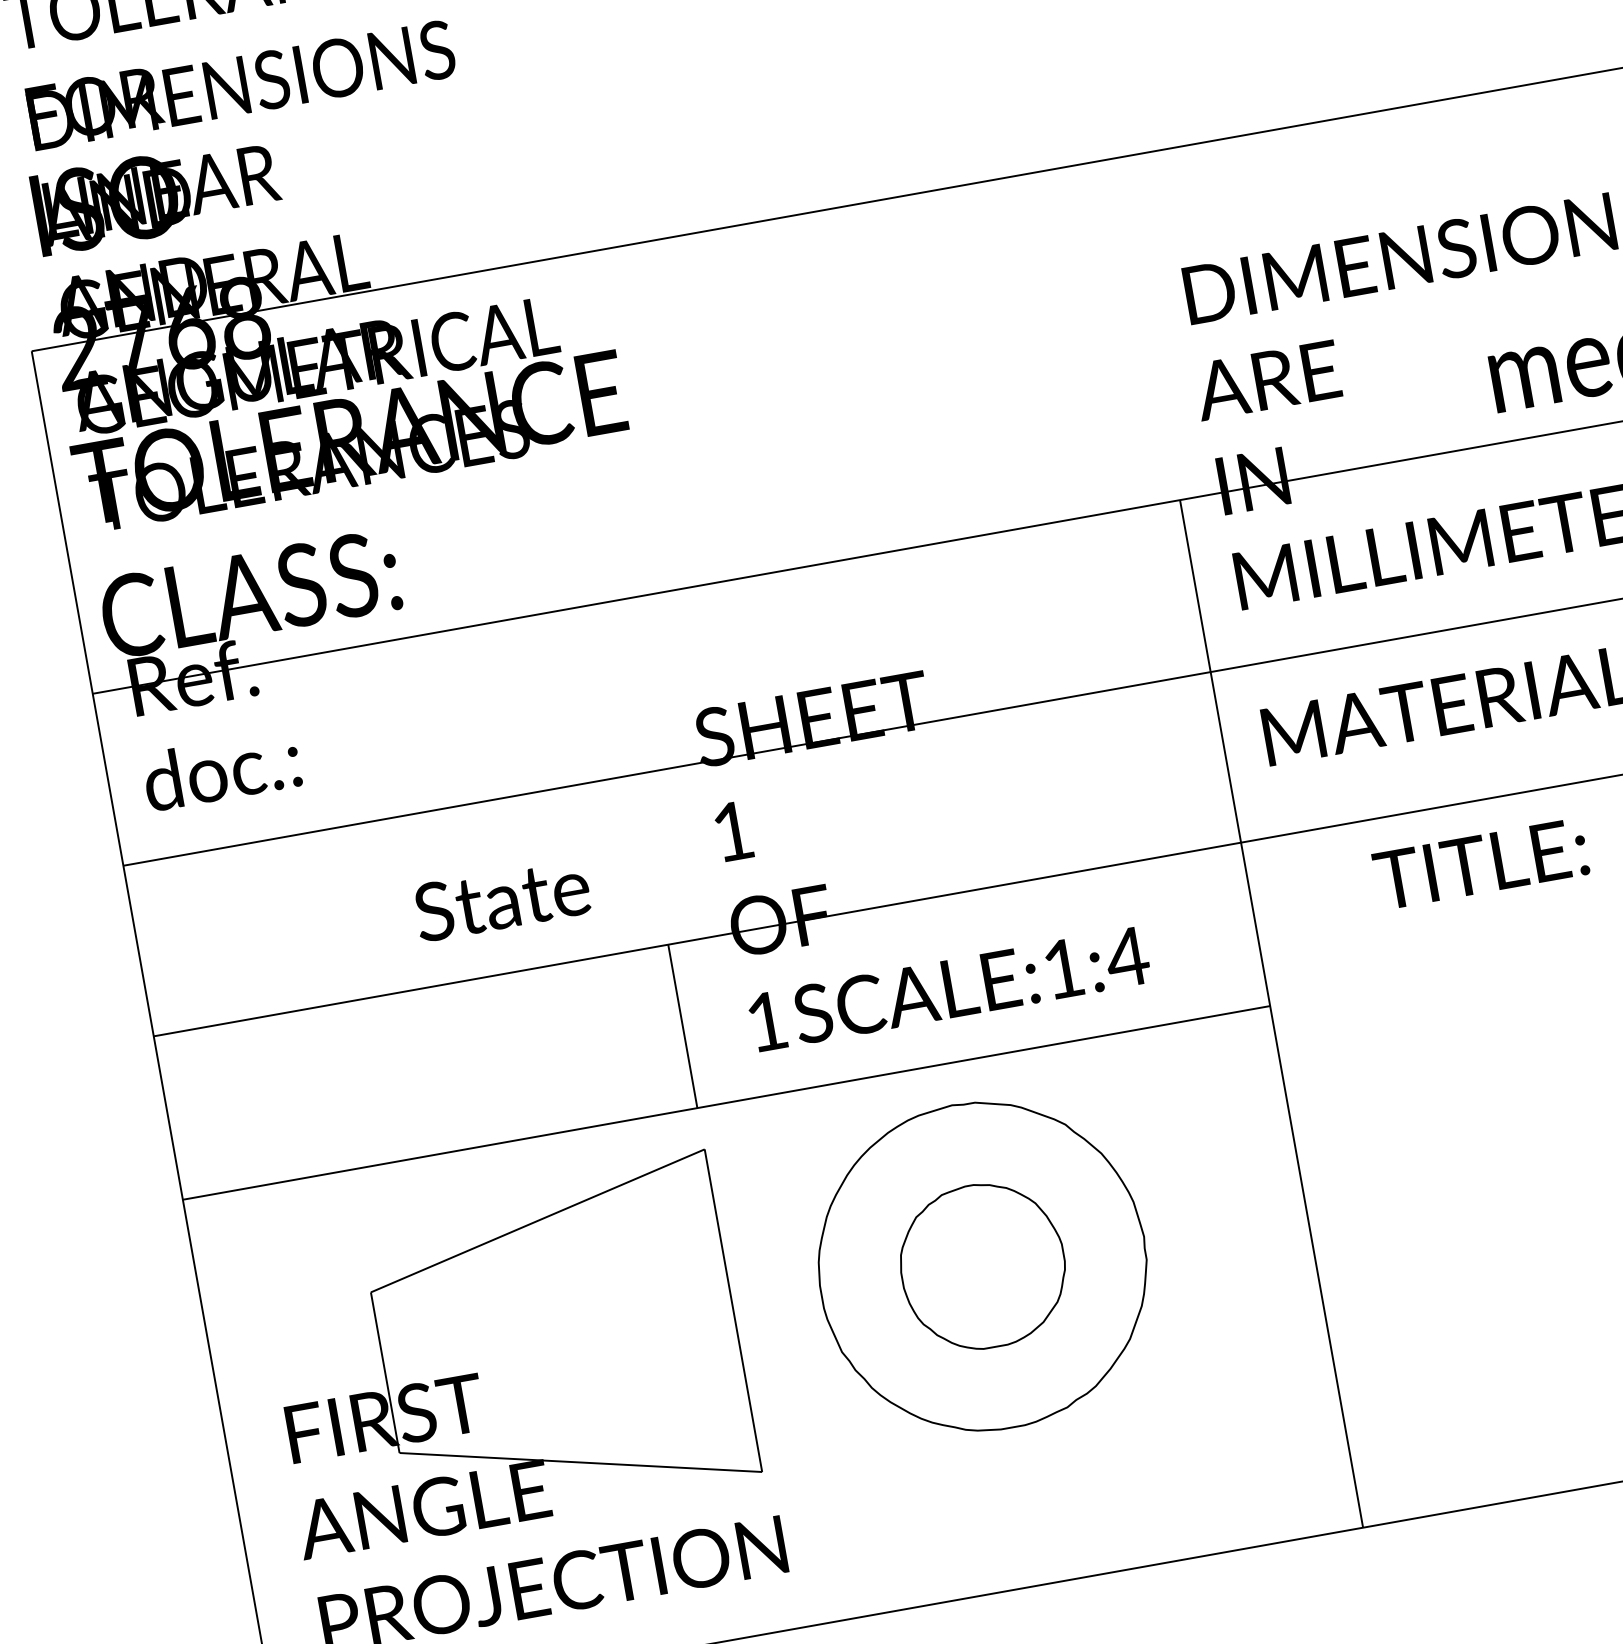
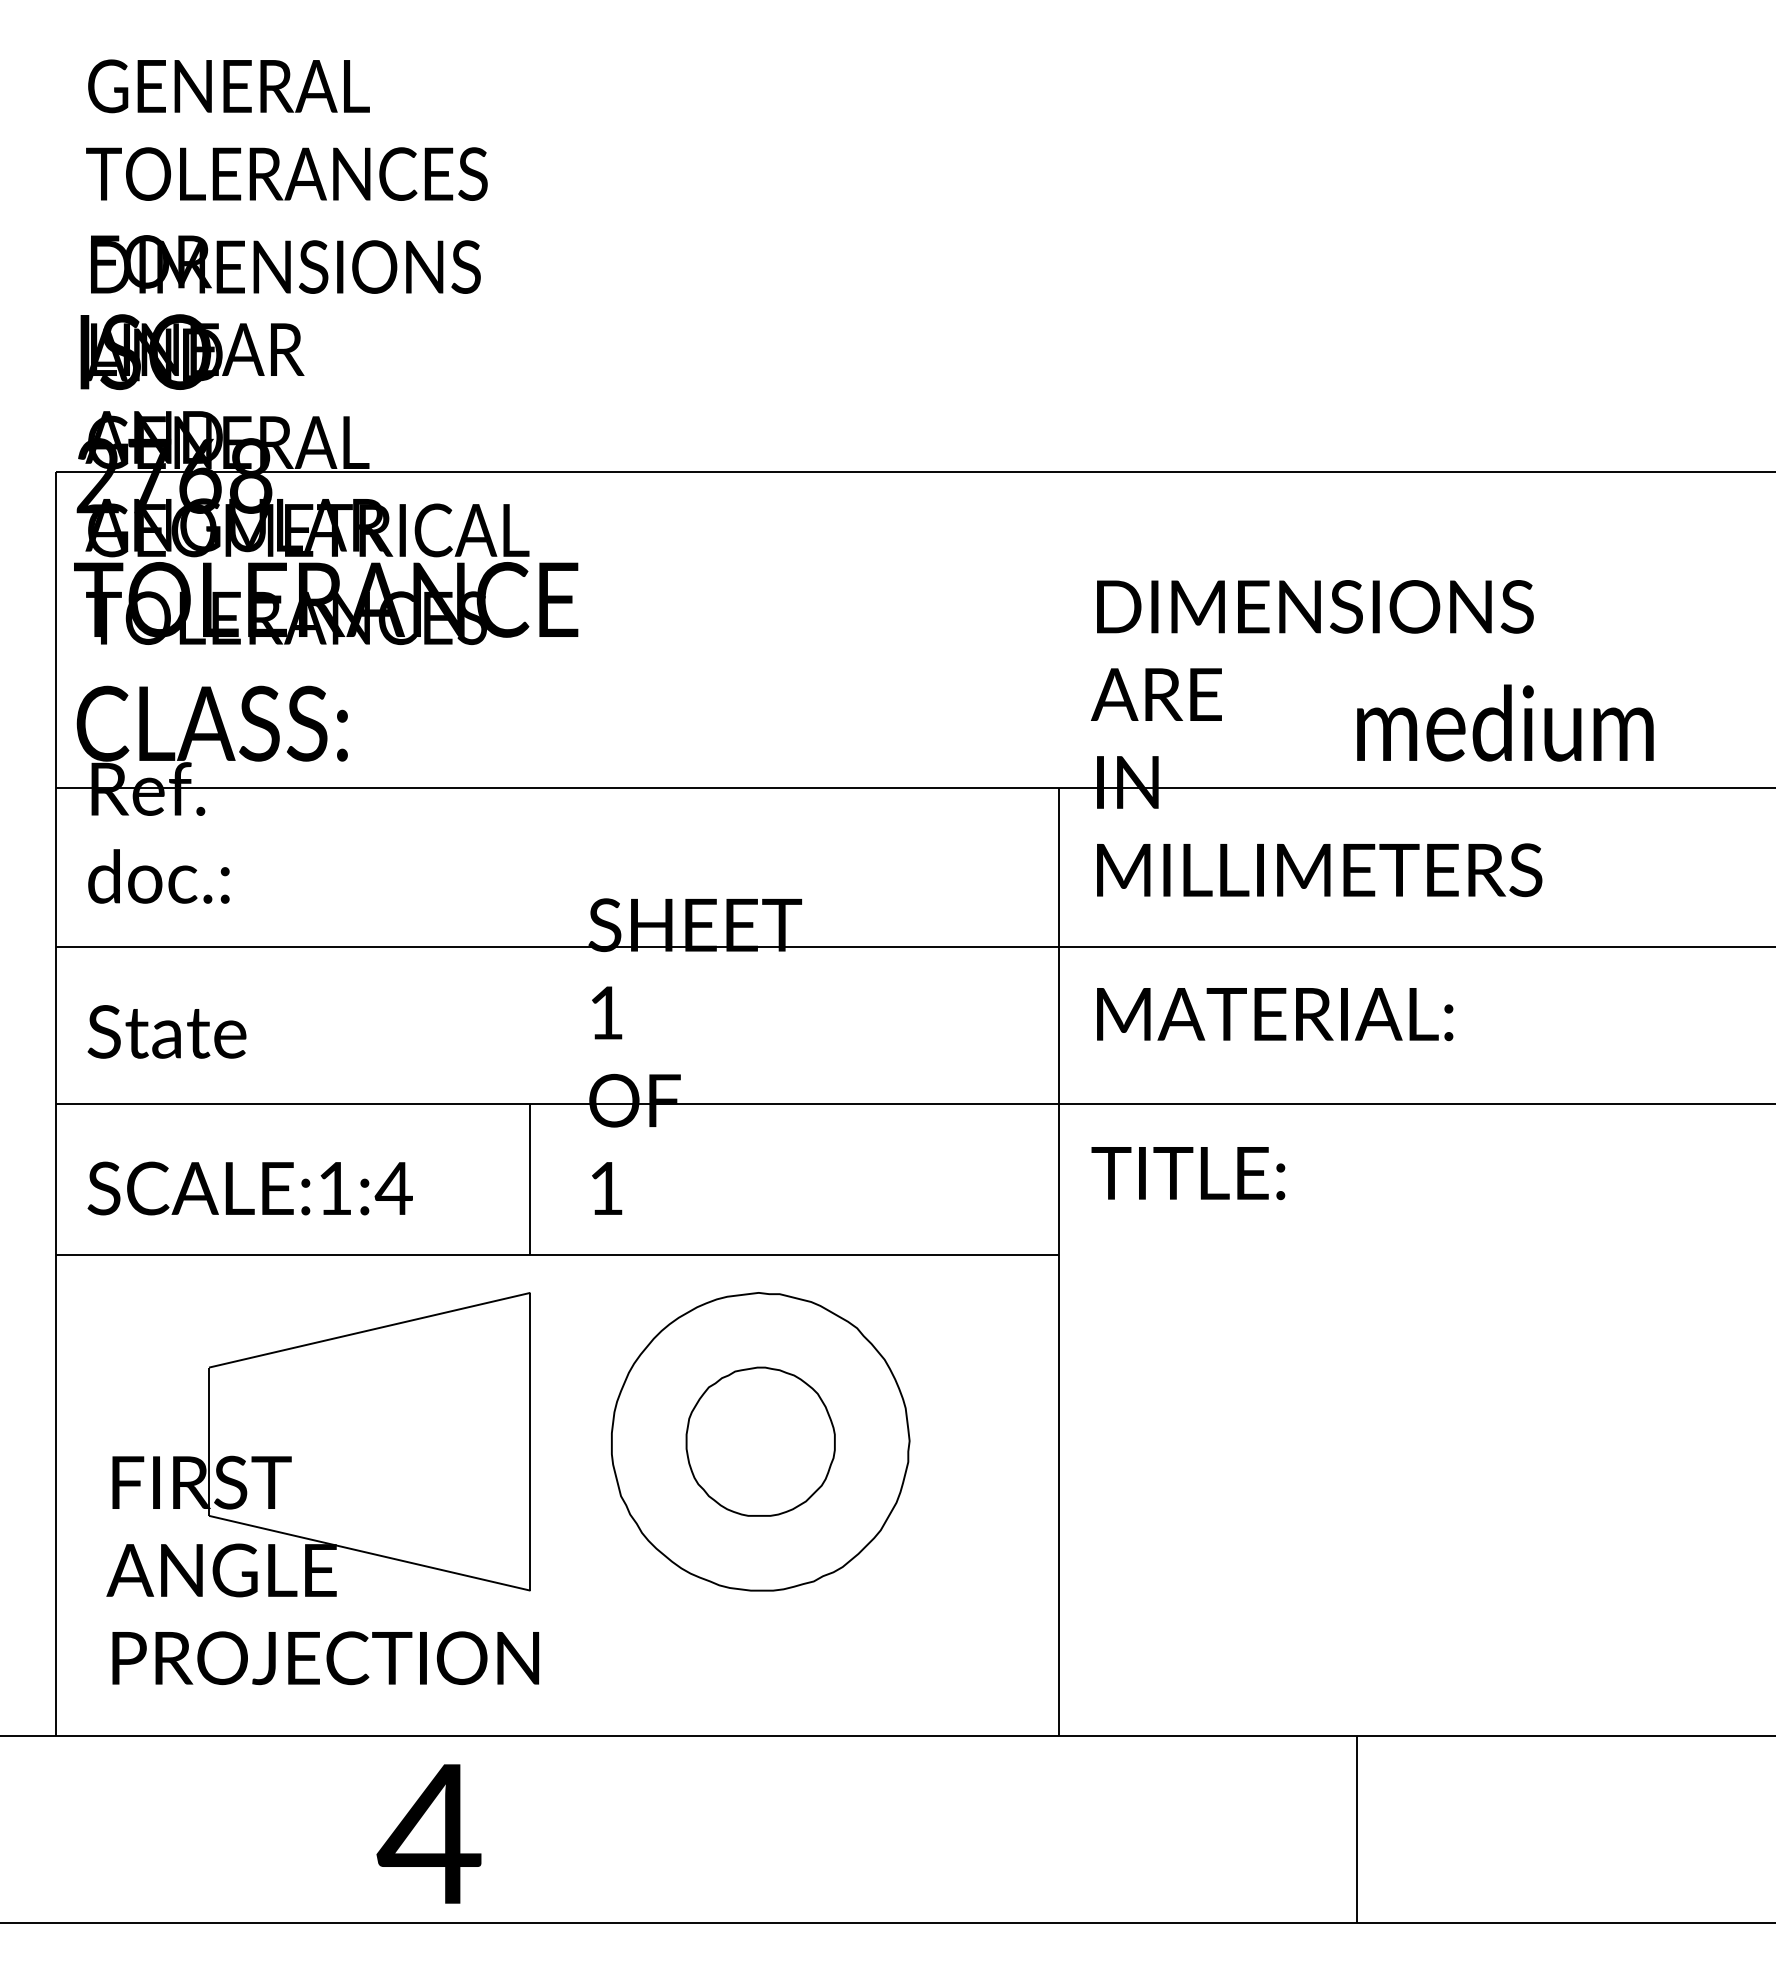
text: (1481, 864) -> (1188, 1173), moved
text: (501, 899) -> (166, 1031), moved
text: (970, 985) -> (249, 1188), moved

